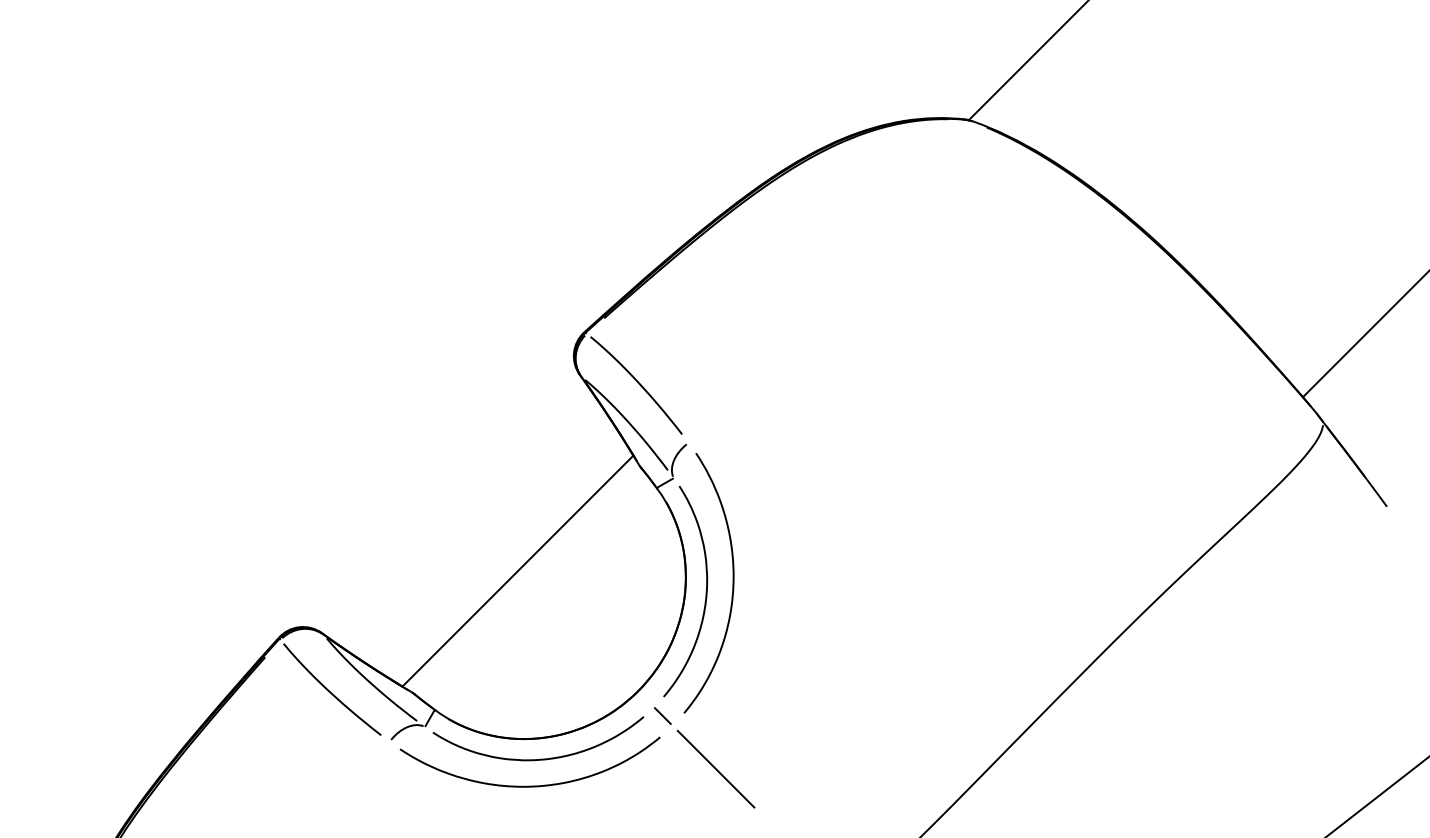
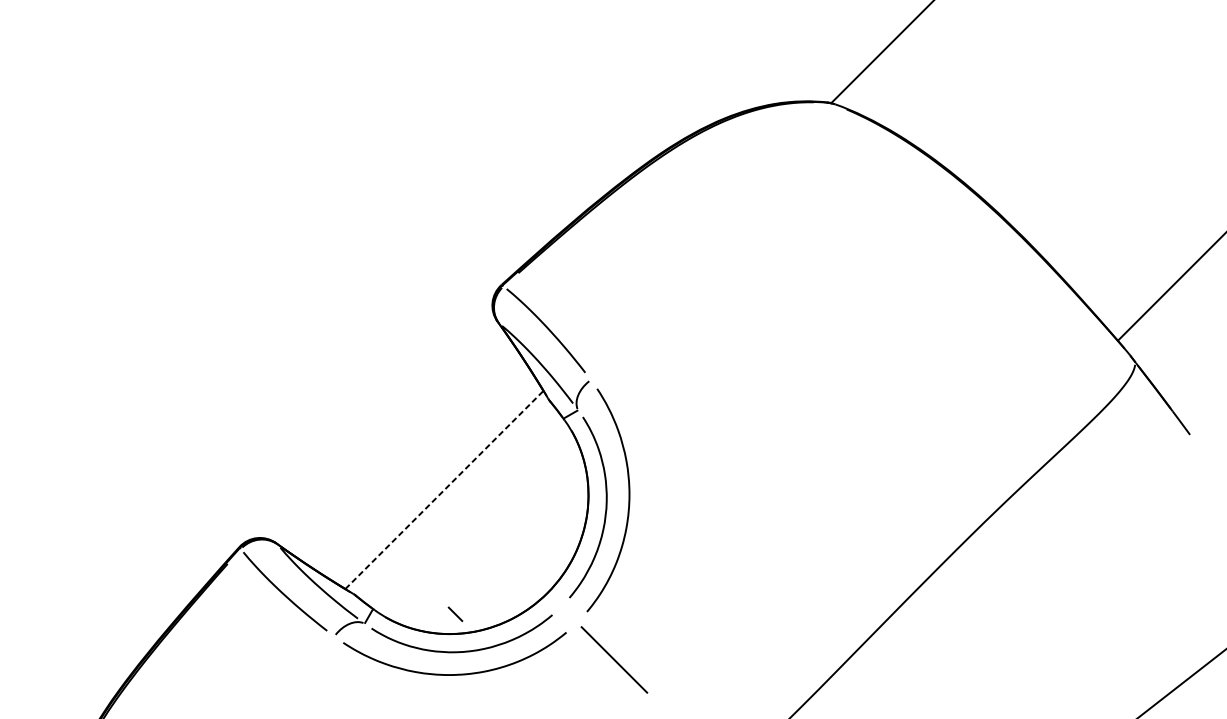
line: (518, 570) -> (444, 489), solid -> dashed
line: (662, 715) -> (455, 613), moved

